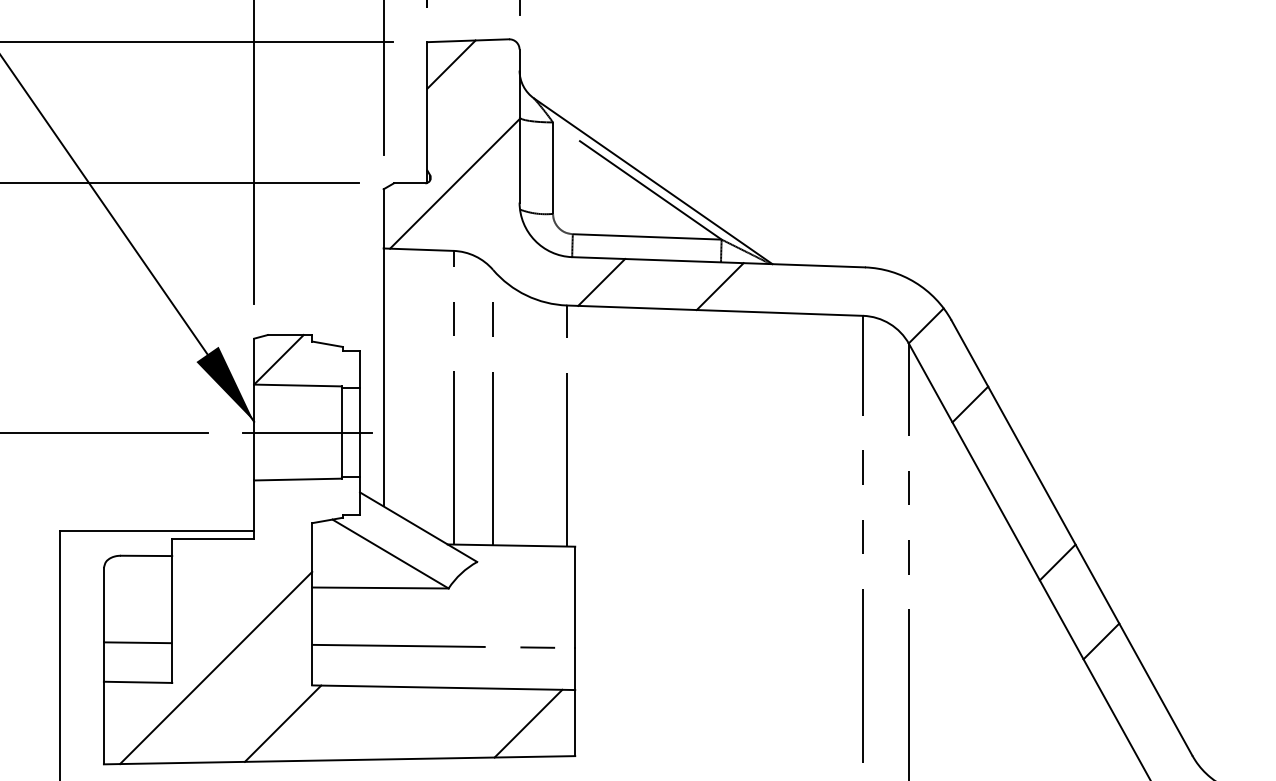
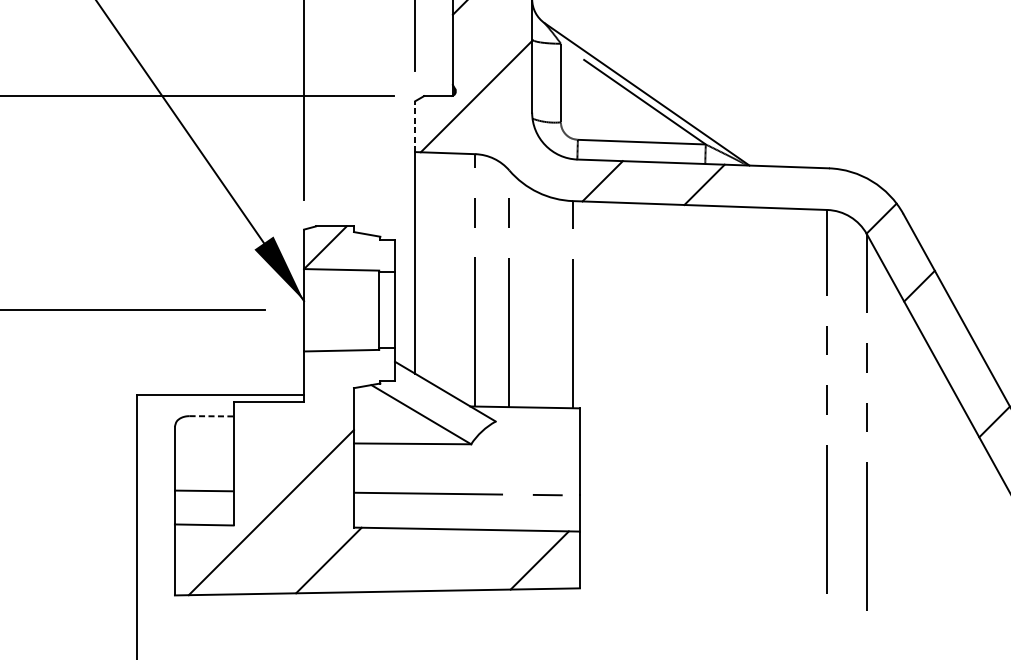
line: (383, 218) -> (415, 126), solid -> dashed
line: (306, 432) -> (349, 310), removed
line: (146, 555) -> (211, 415), solid -> dashed

